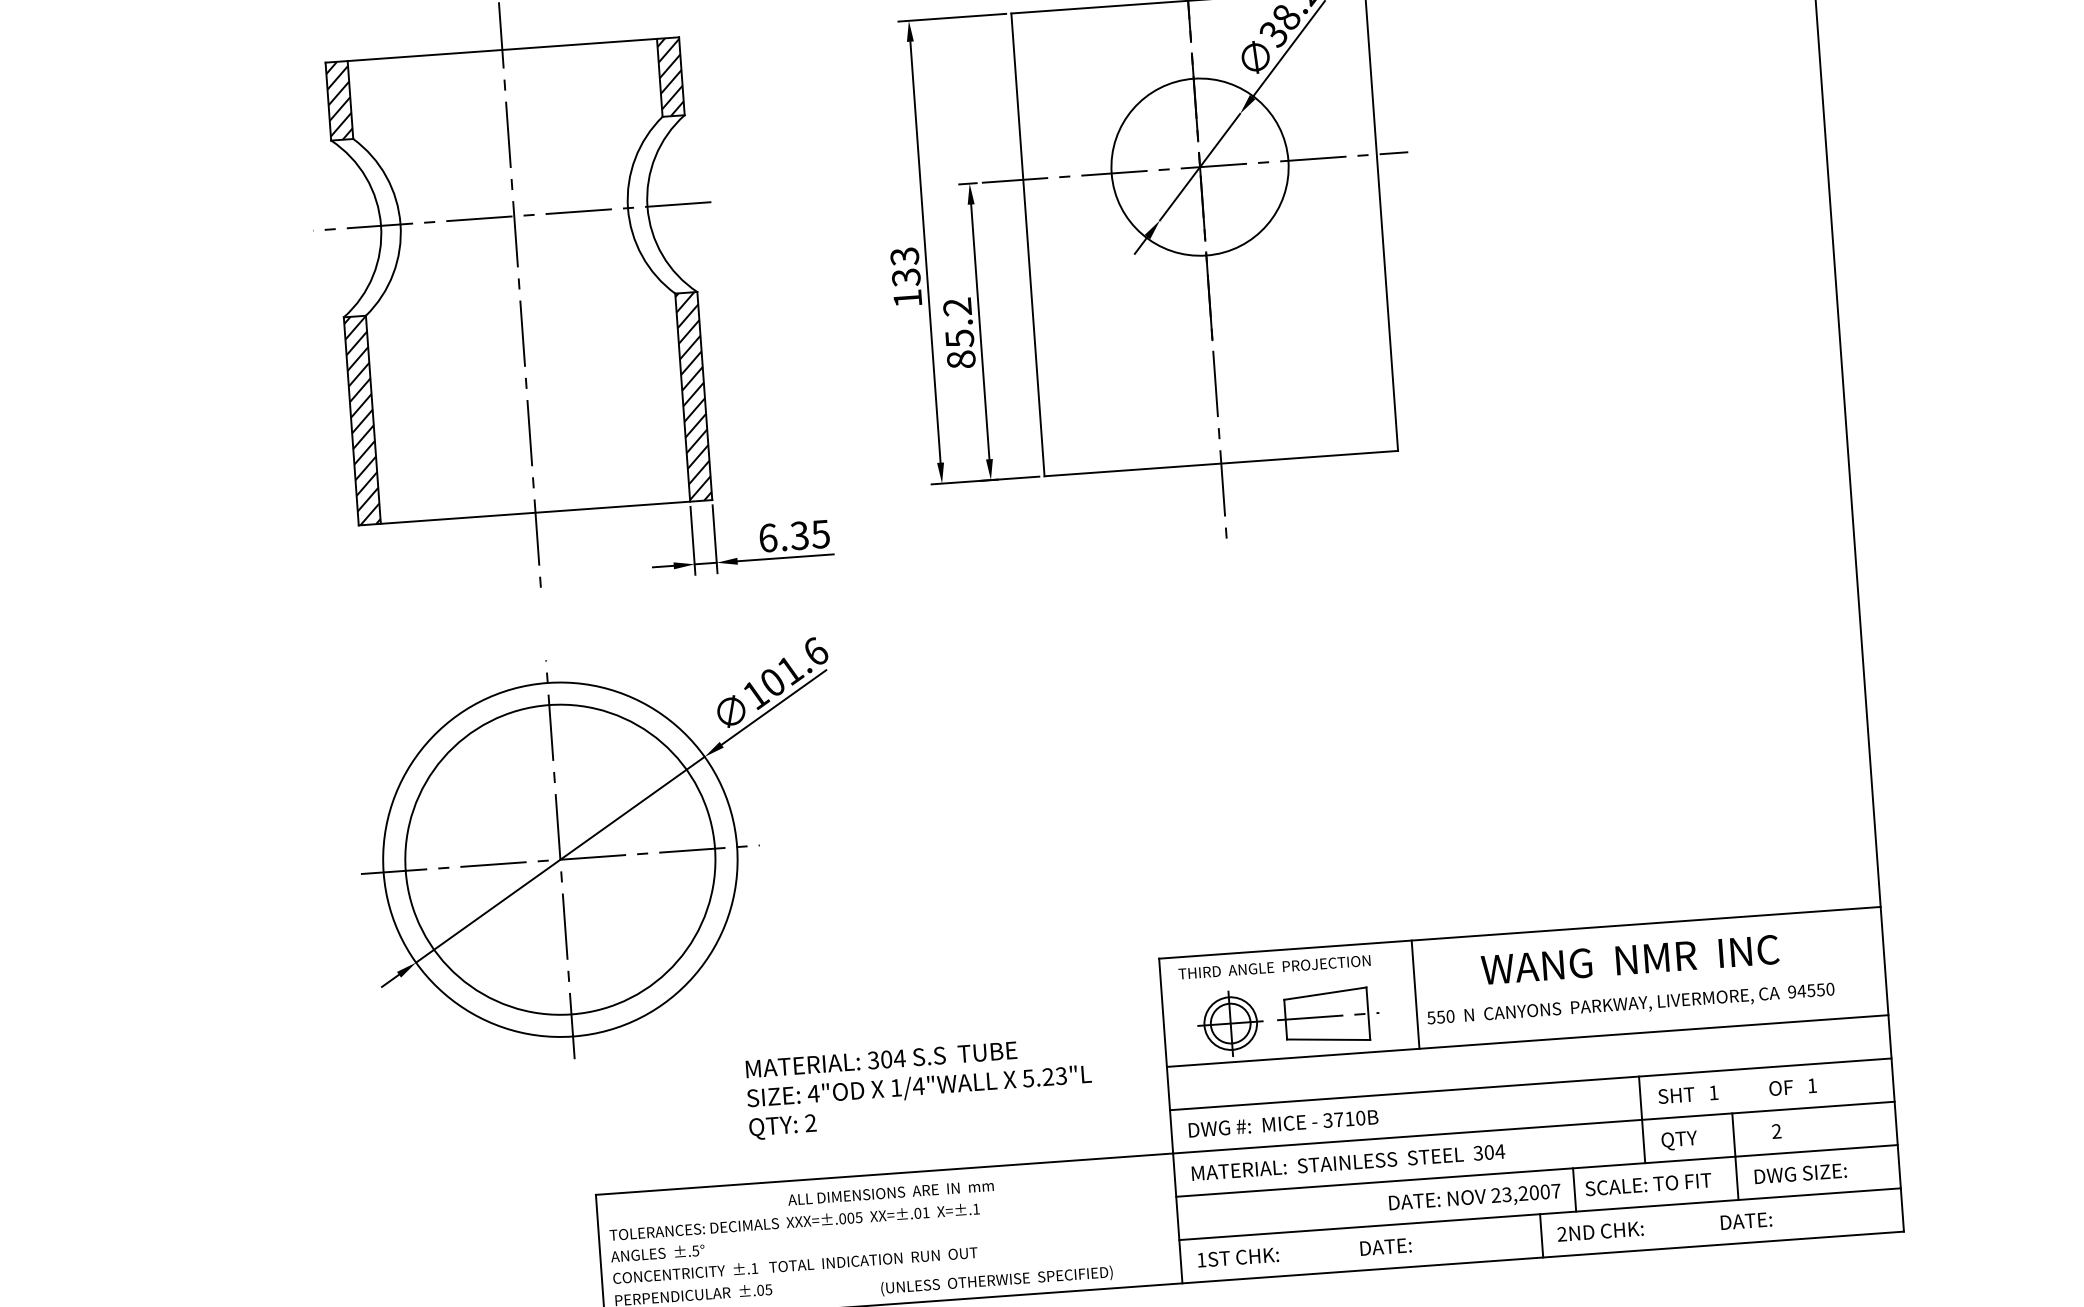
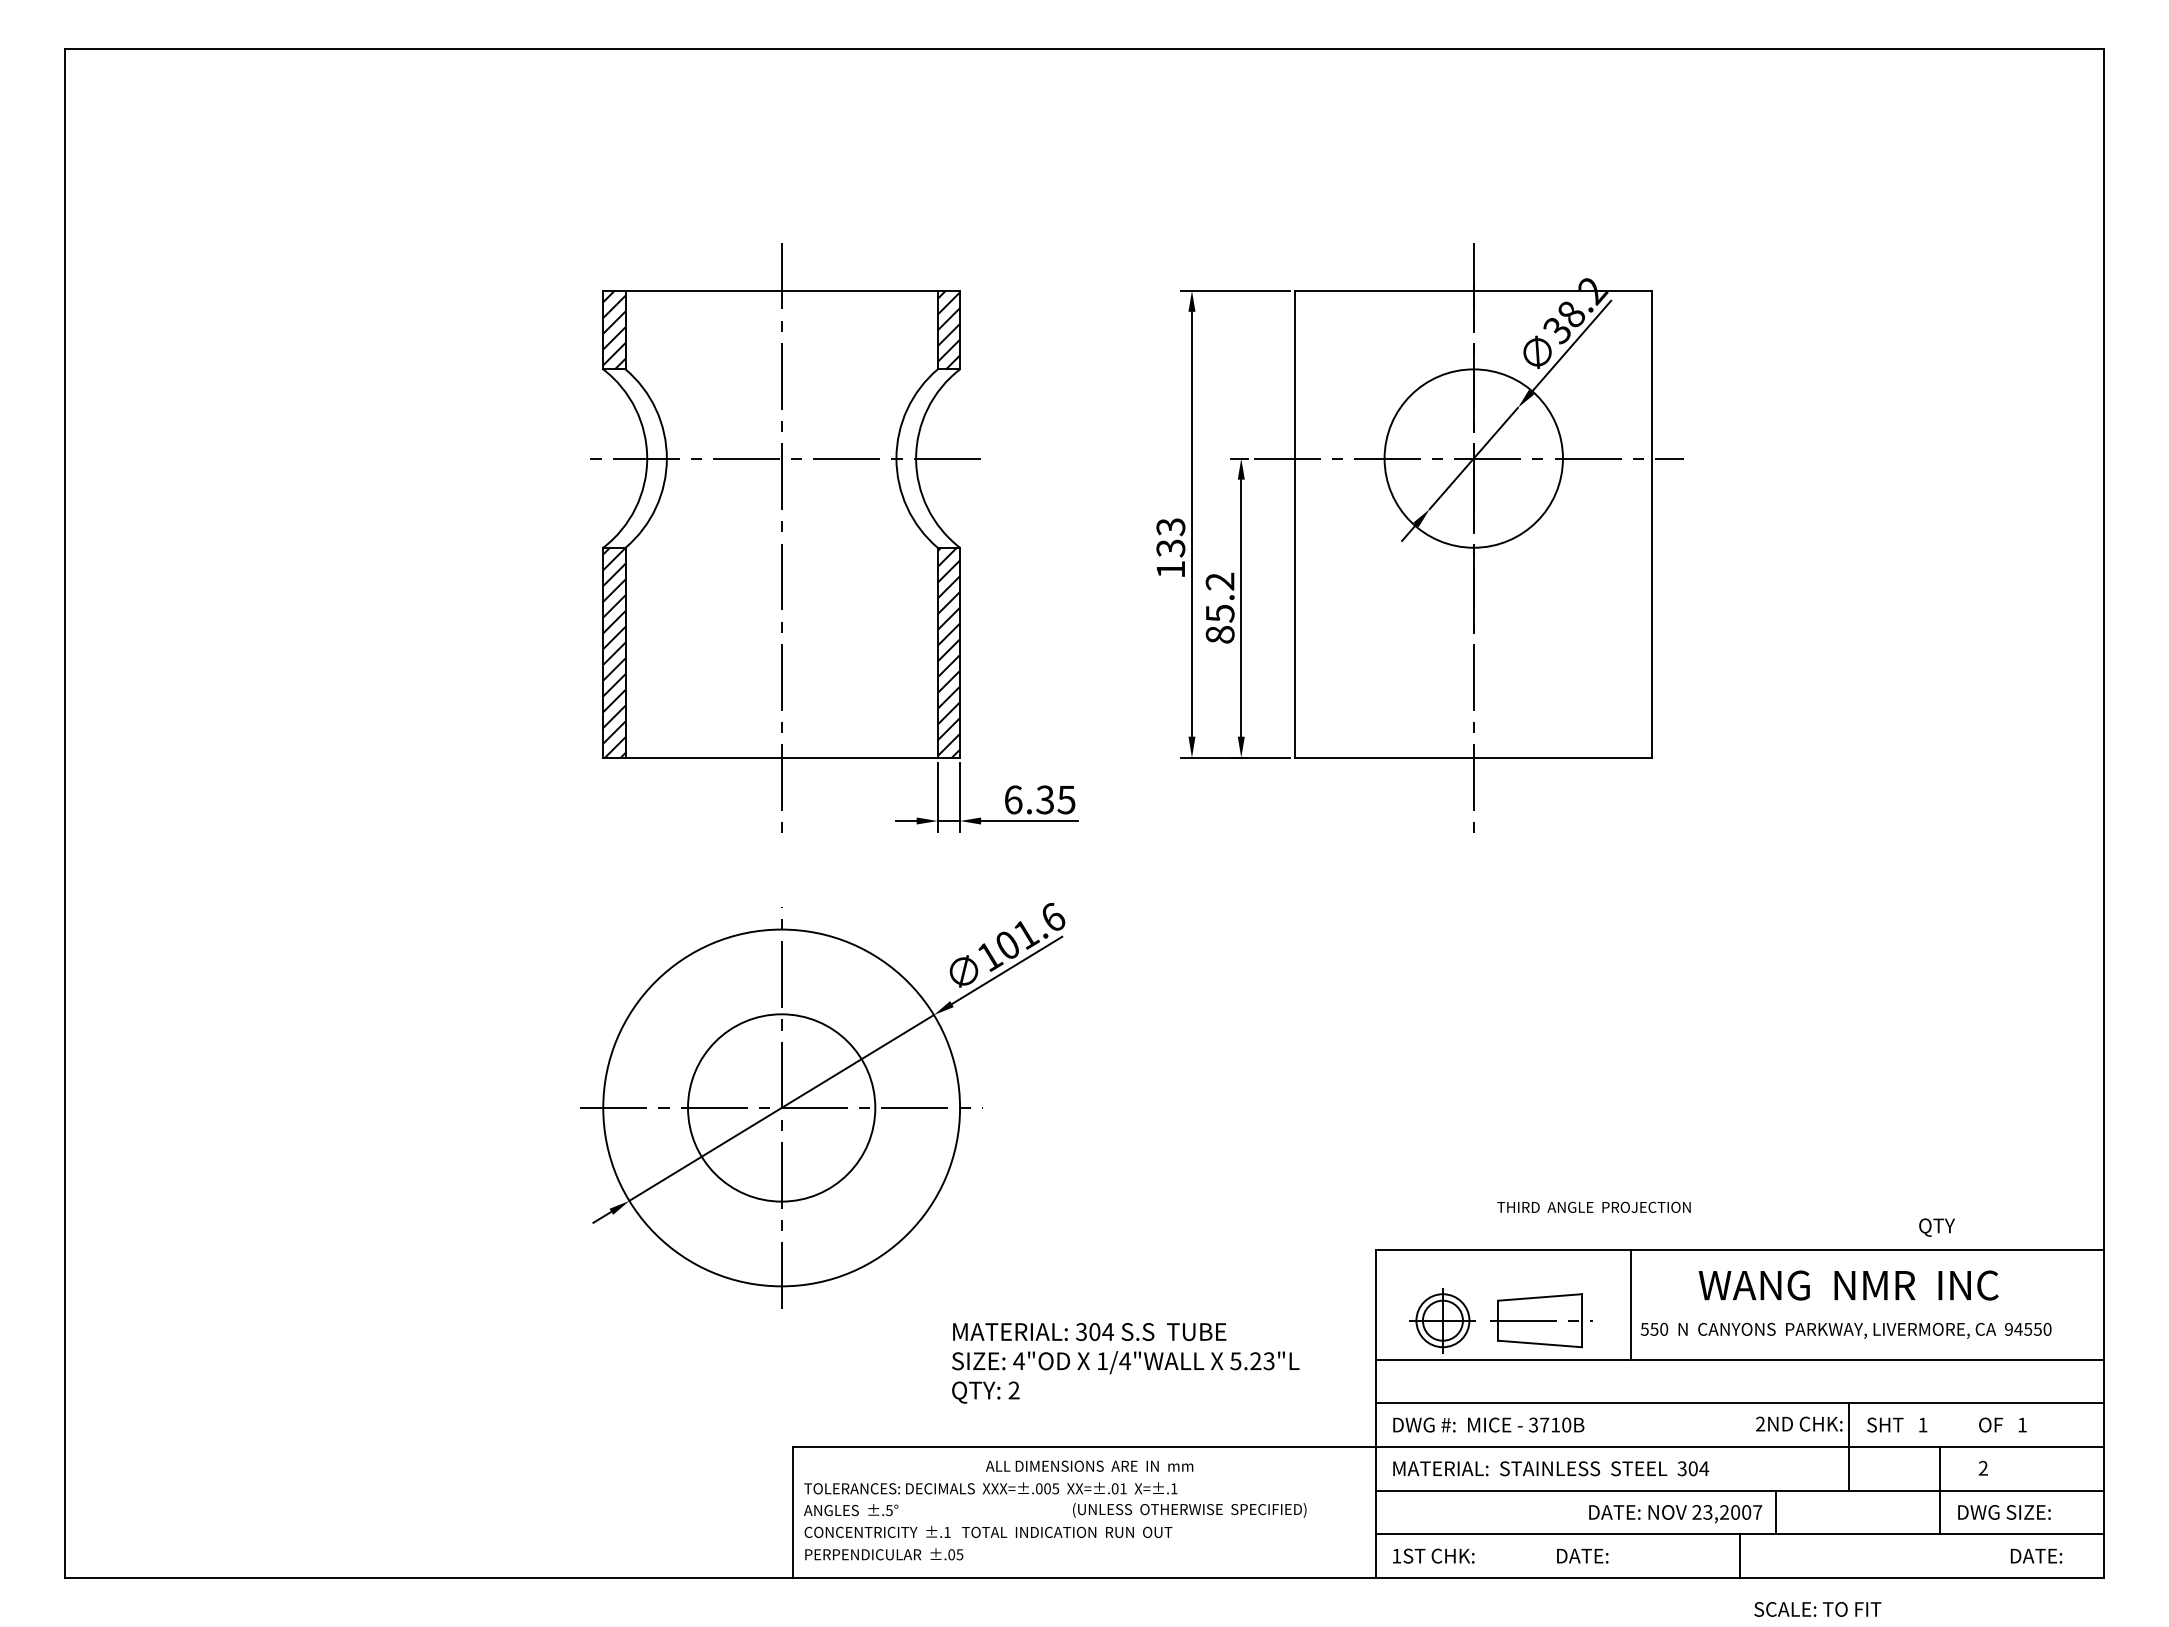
circle: (560, 859) -> (781, 1107), size x0.6
text: (1274, 966) -> (1593, 1206), moved
text: (1678, 1140) -> (1936, 1227), moved
text: (1648, 1184) -> (1817, 1609), moved
text: (1746, 1221) -> (2036, 1556), moved
text: (1600, 1230) -> (1799, 1423), moved
text: (996, 1281) -> (1189, 1510), moved

